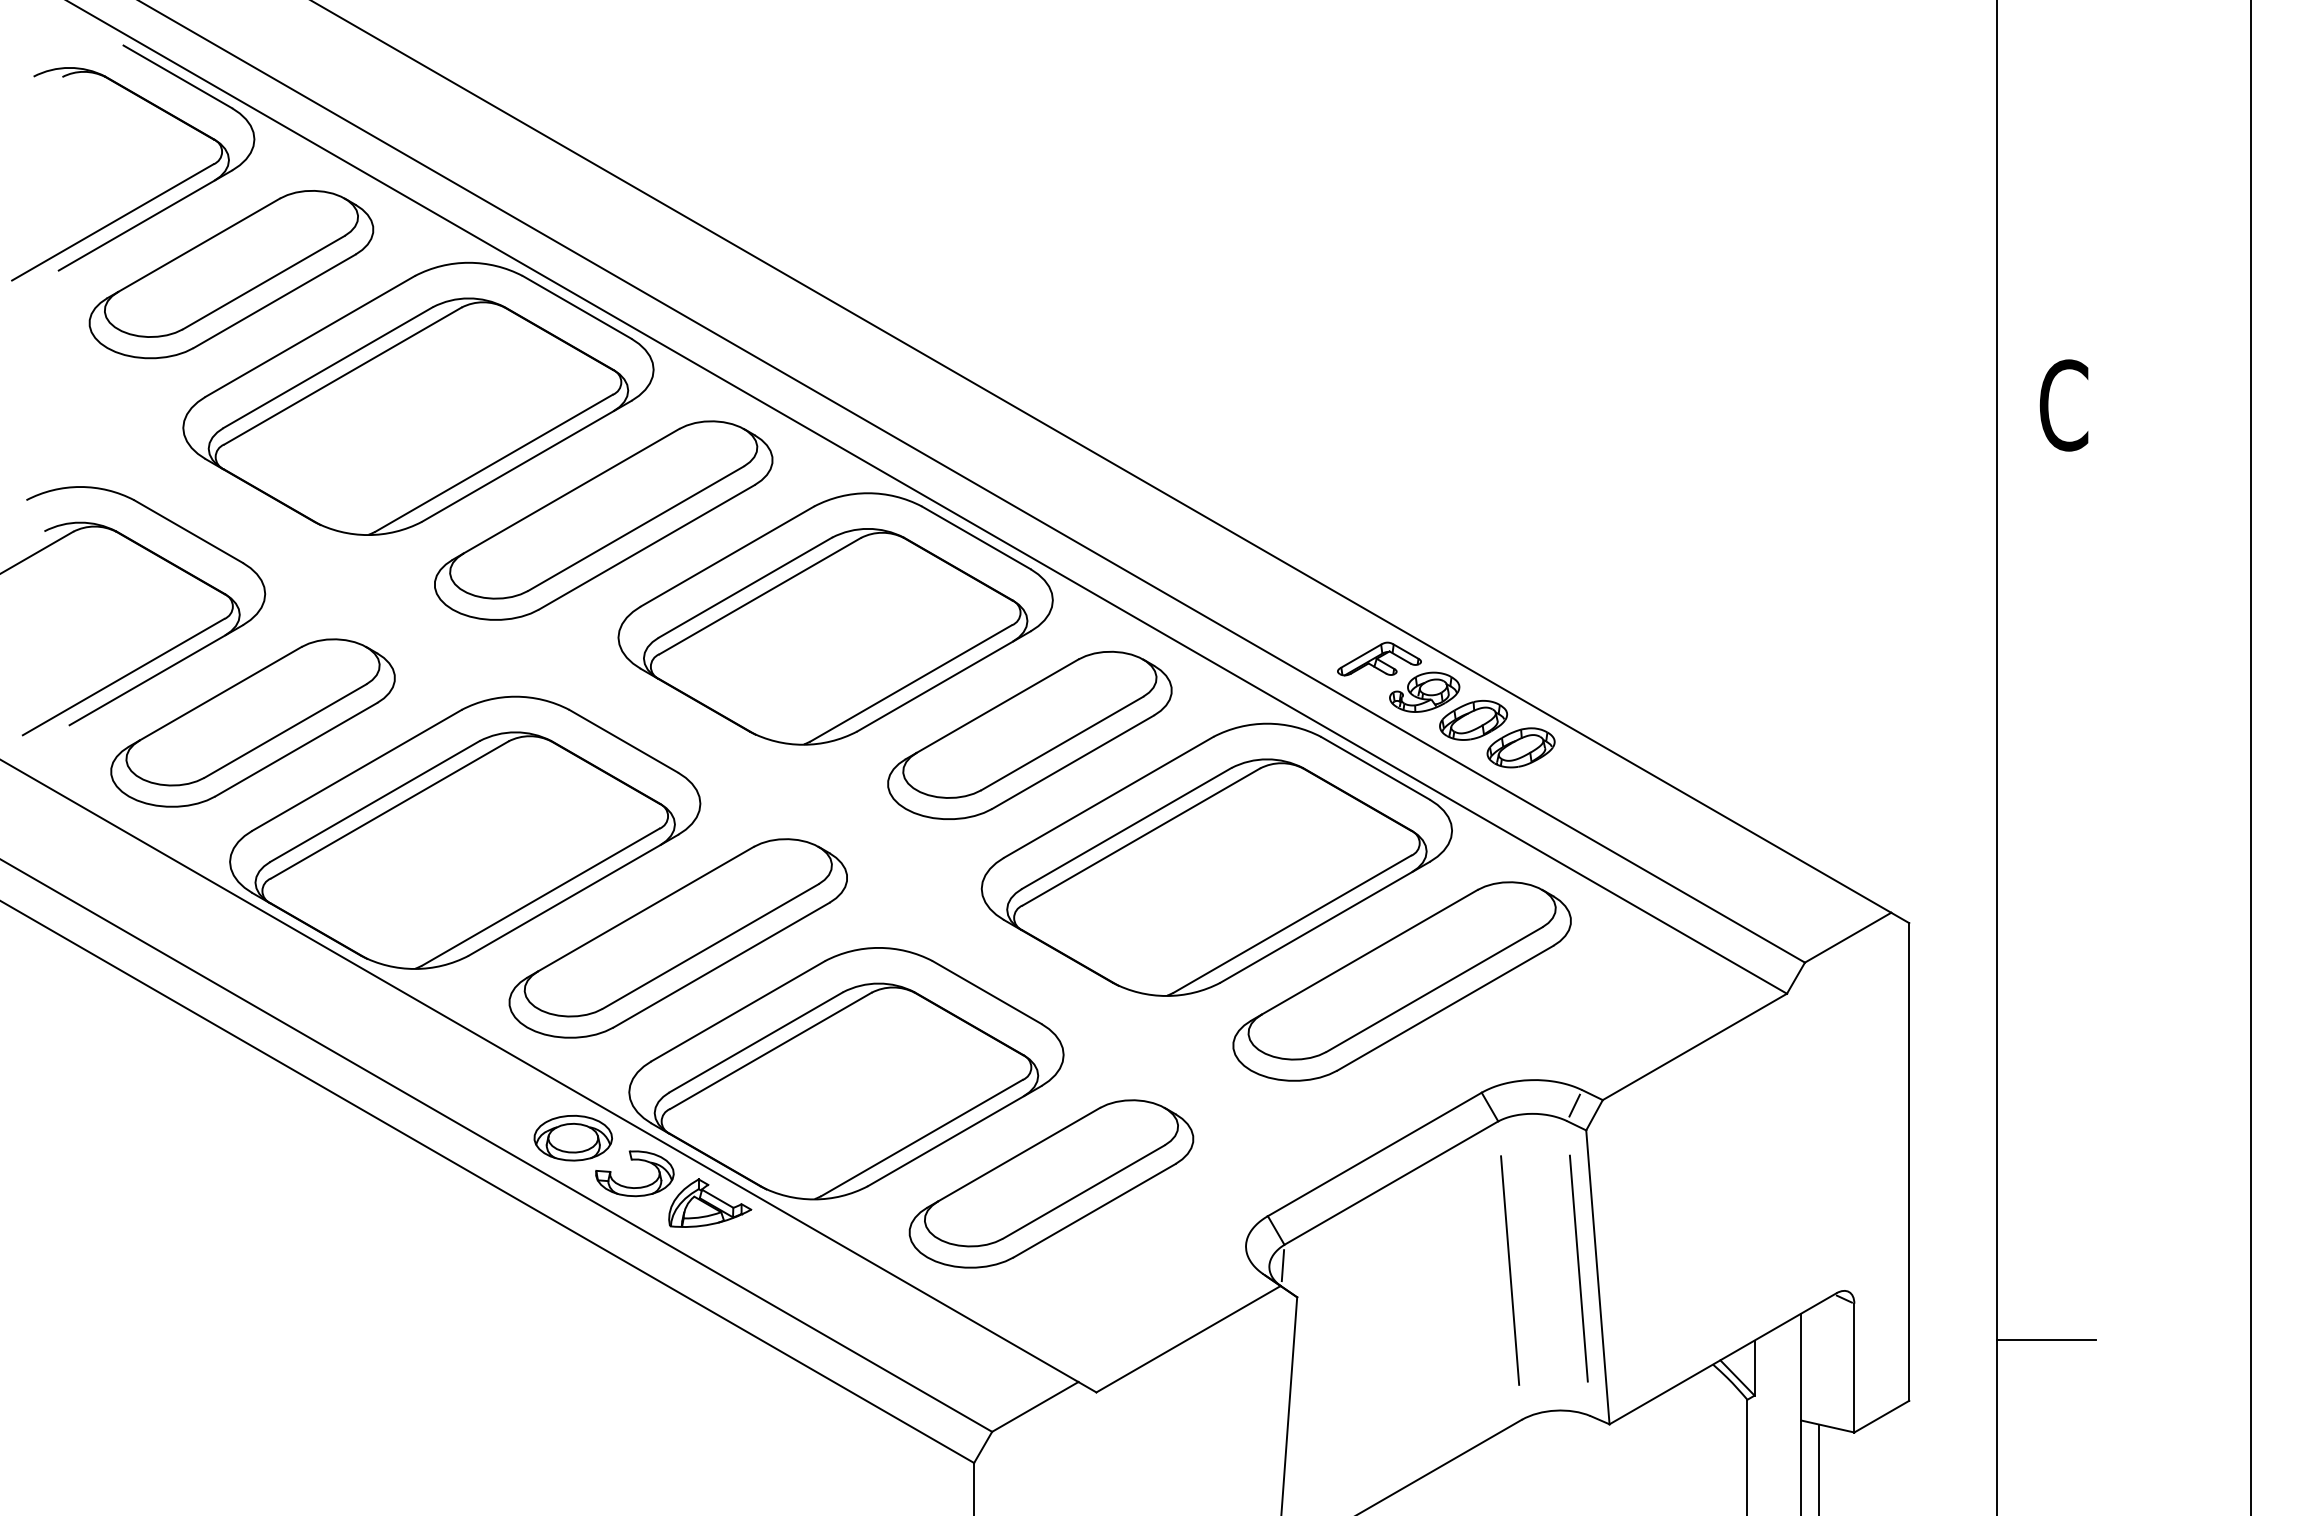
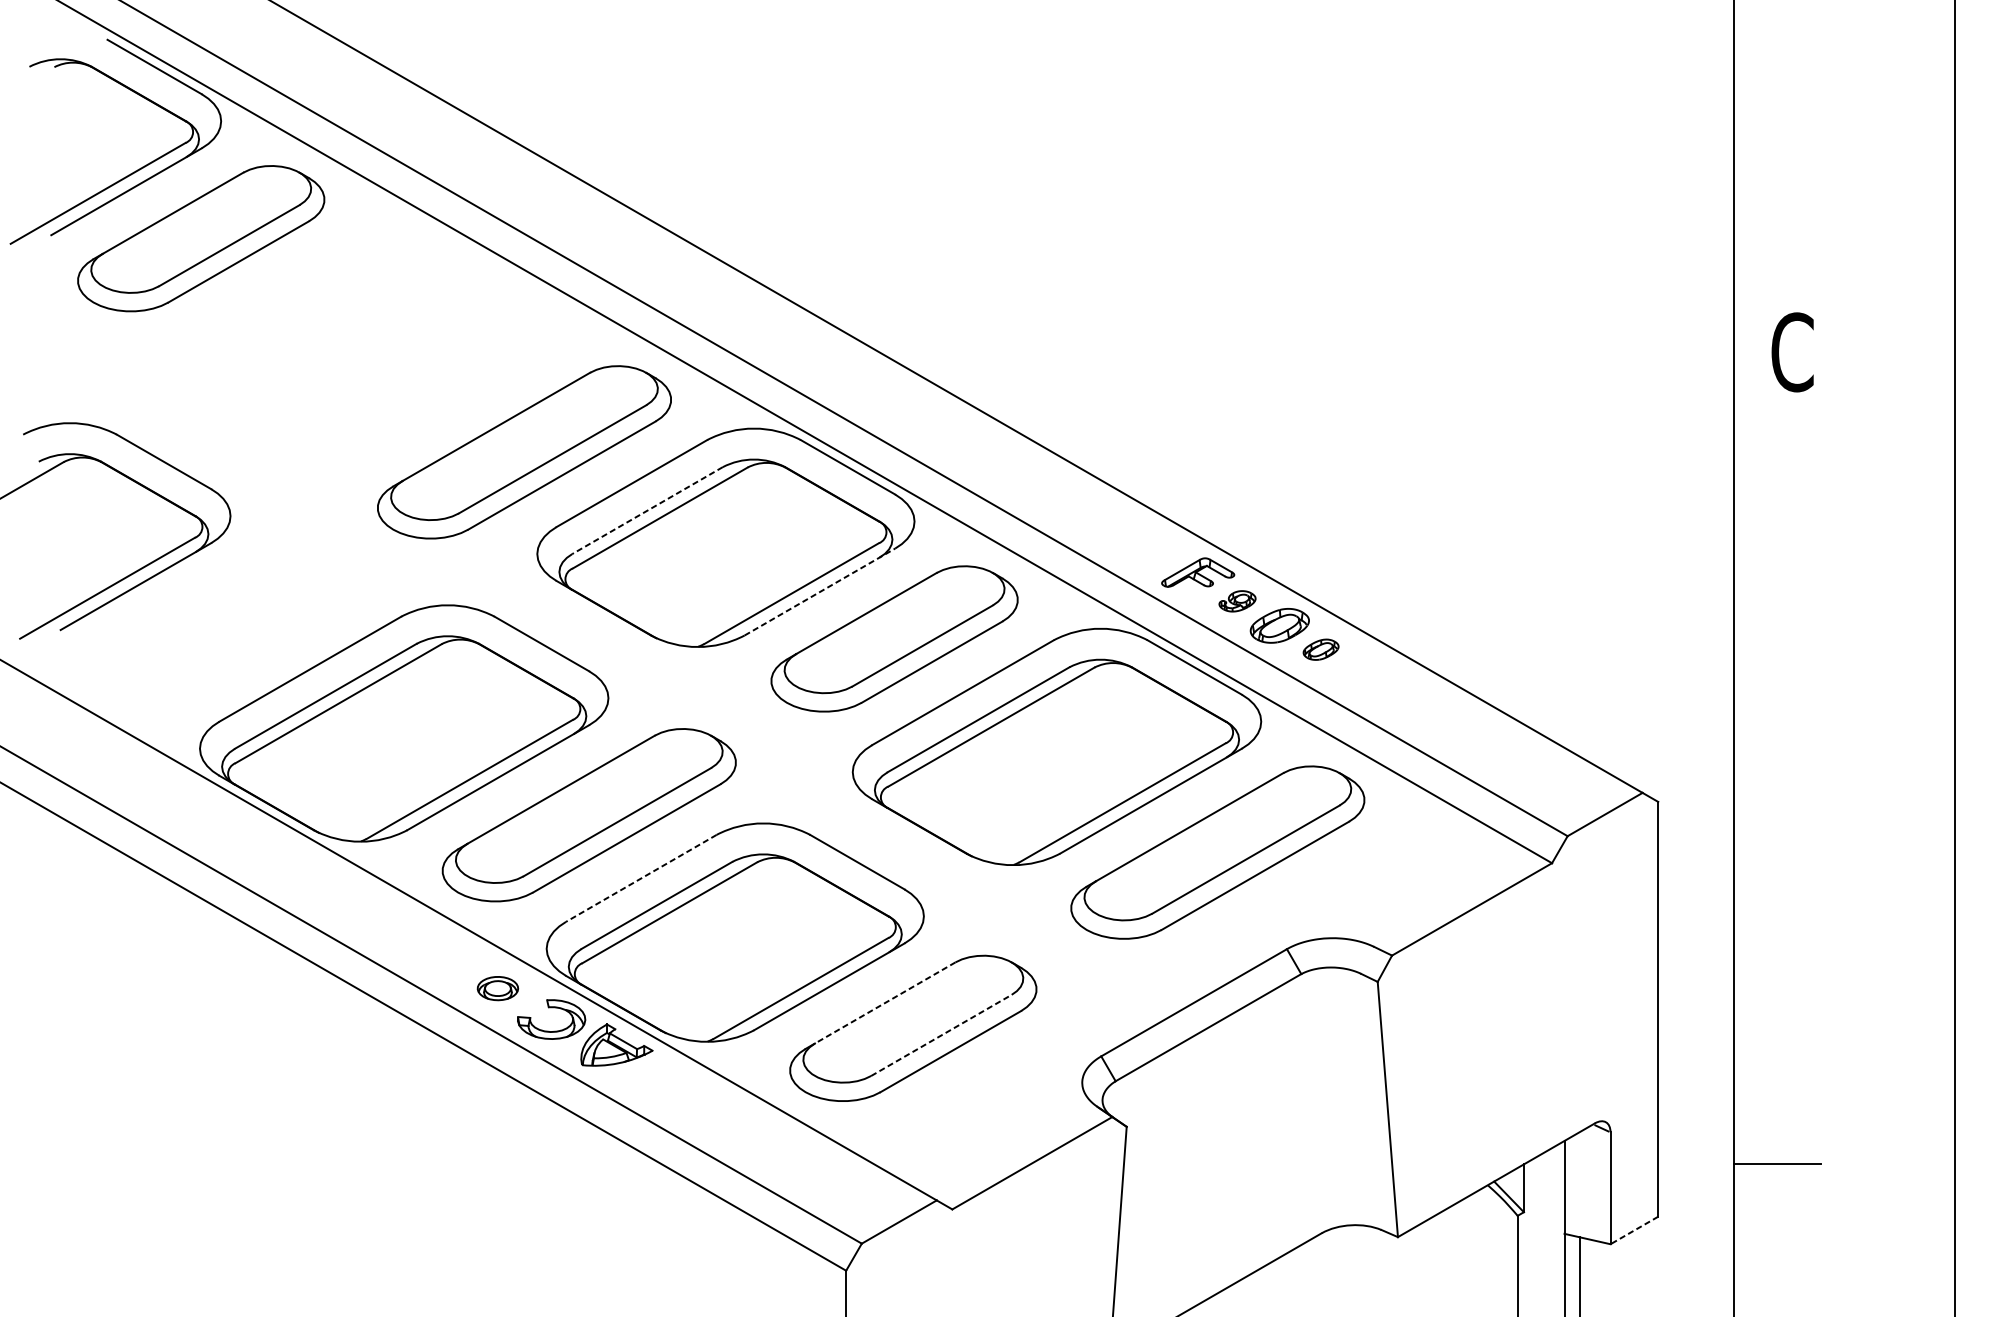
part: (418, 398) -> (363, 346), removed
line: (745, 587) -> (647, 510), solid -> dashed
line: (944, 681) -> (820, 592), solid -> dashed
part: (1424, 691) -> (1237, 600), size x0.6
part: (252, 722) -> (219, 627), removed
part: (1520, 747) -> (1320, 649), size x0.6
line: (737, 1011) -> (640, 878), solid -> dashed
line: (1574, 1105) -> (1367, 960), removed
part: (572, 1137) -> (497, 988), size x0.6
line: (1018, 1154) -> (884, 1002), solid -> dashed
line: (1084, 1191) -> (942, 1034), solid -> dashed
line: (1282, 1265) -> (1113, 1099), removed
line: (1578, 1268) -> (1370, 1101), removed
line: (1510, 1270) -> (1311, 1103), removed
line: (1881, 1416) -> (1634, 1230), solid -> dashed

